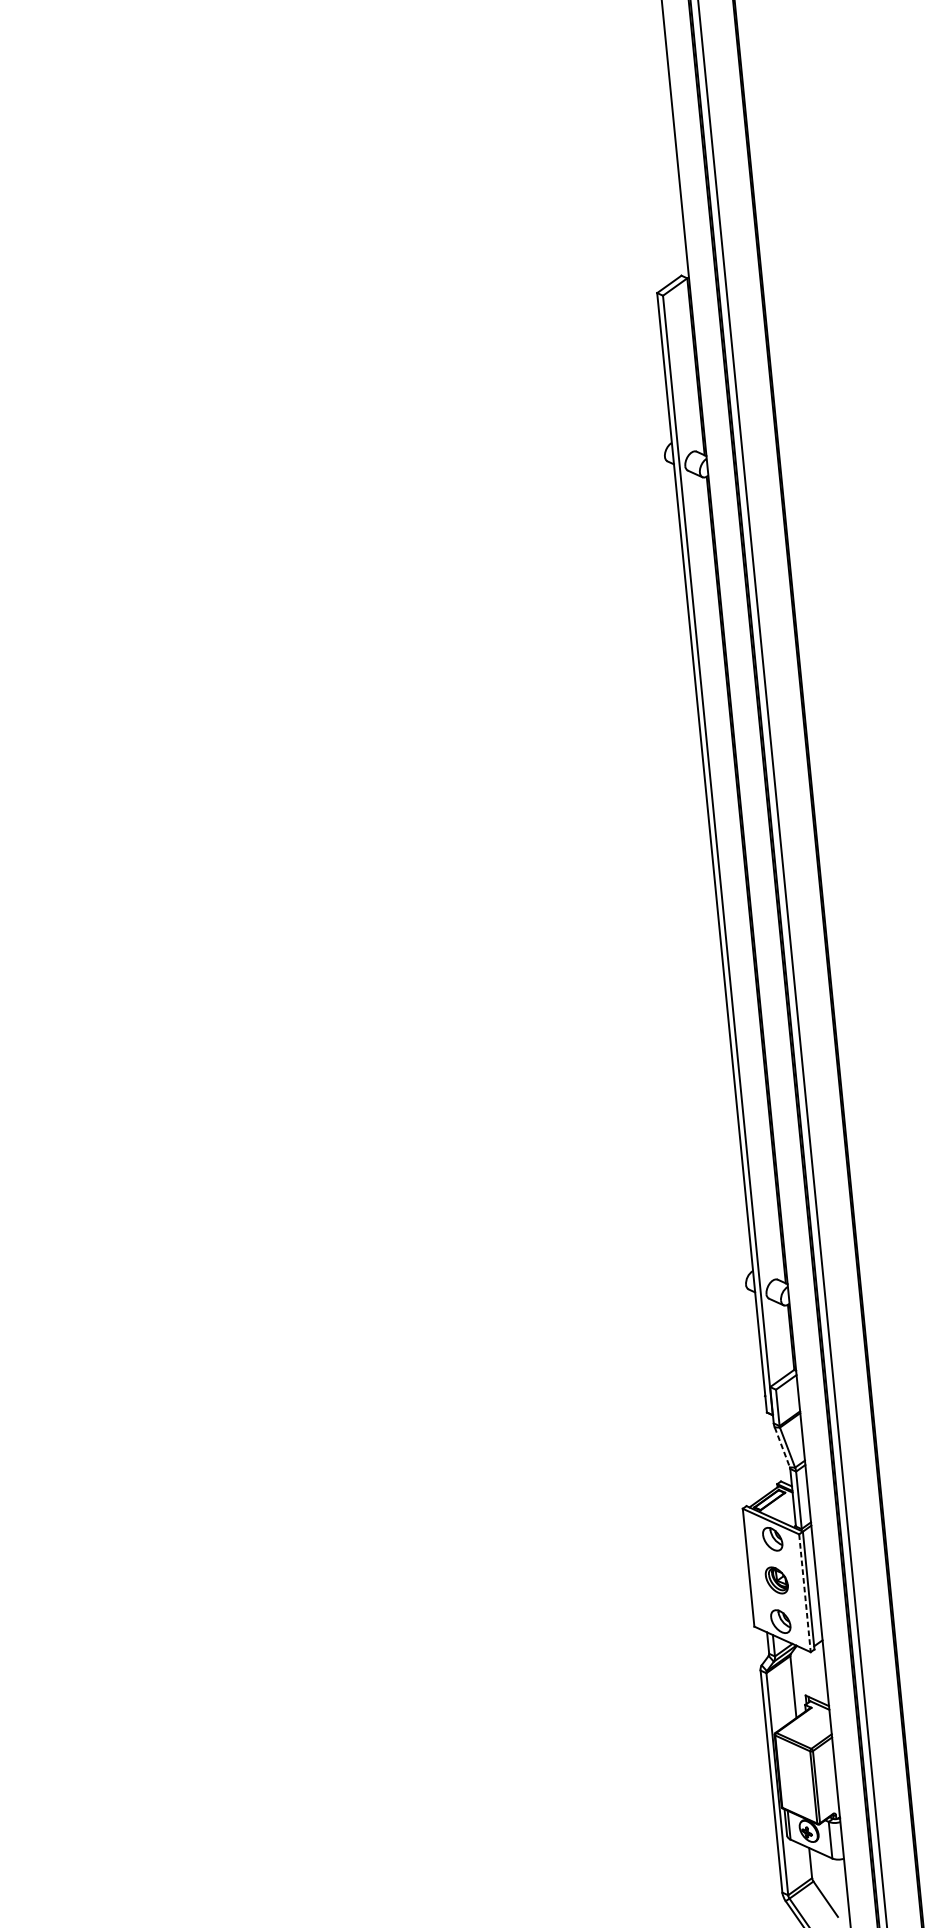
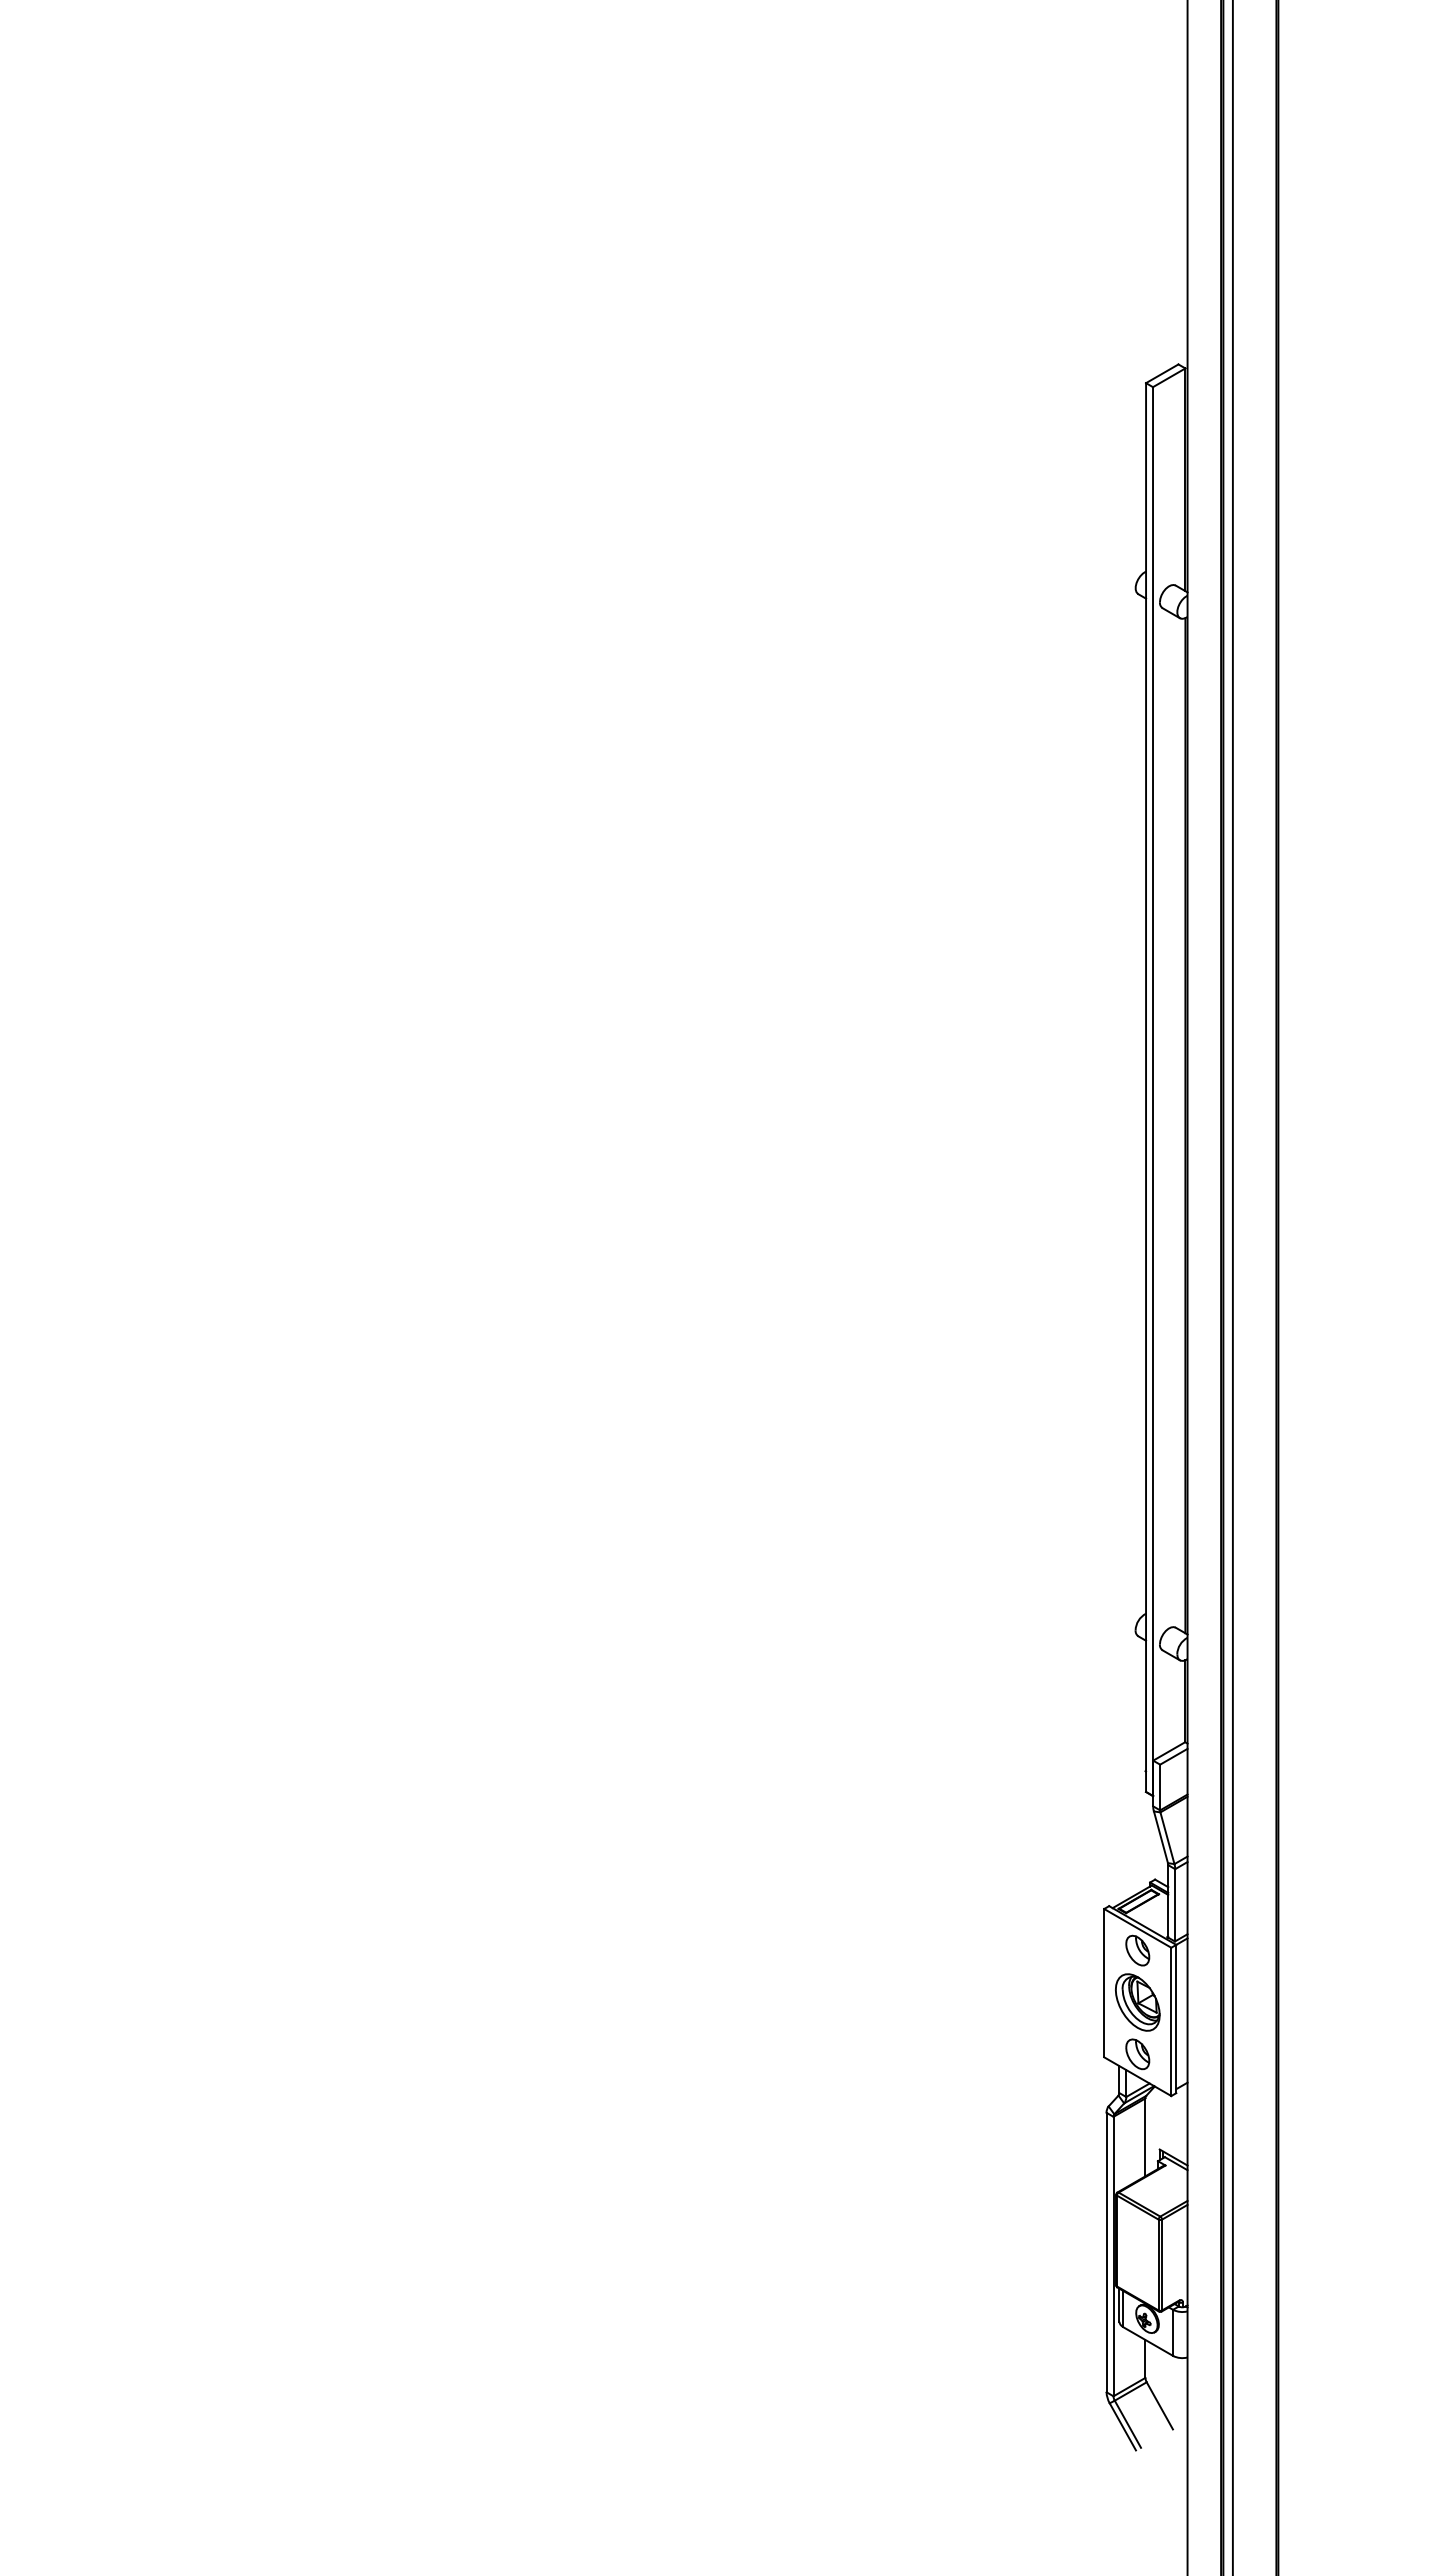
line: (781, 1447) -> (1160, 1837), dashed -> solid
part: (776, 1580) -> (1137, 2002), size x1.67
line: (805, 1593) -> (1171, 2022), dashed -> solid

